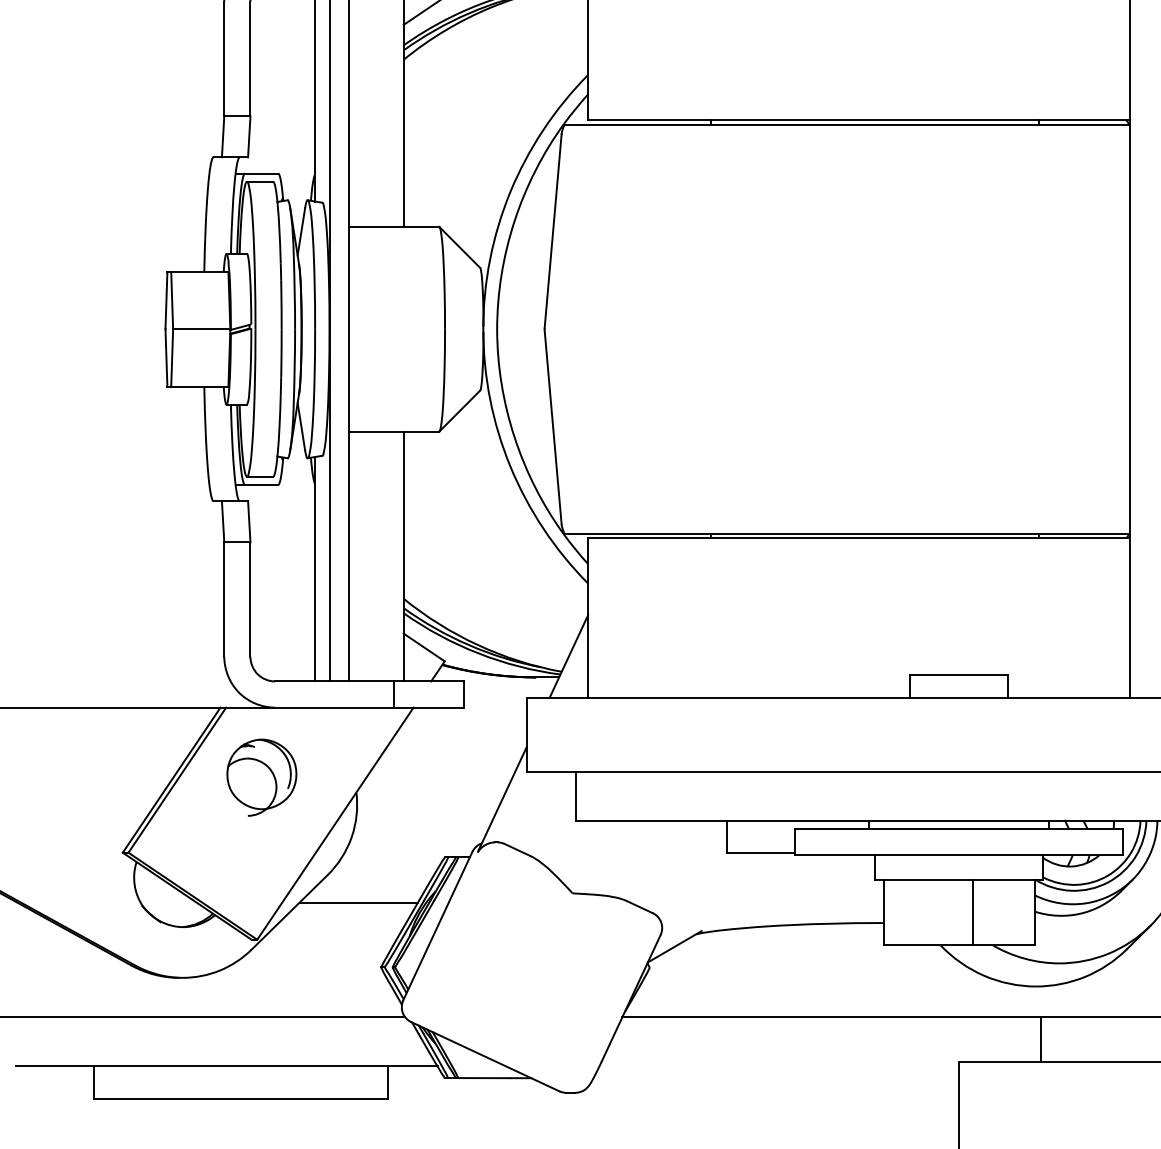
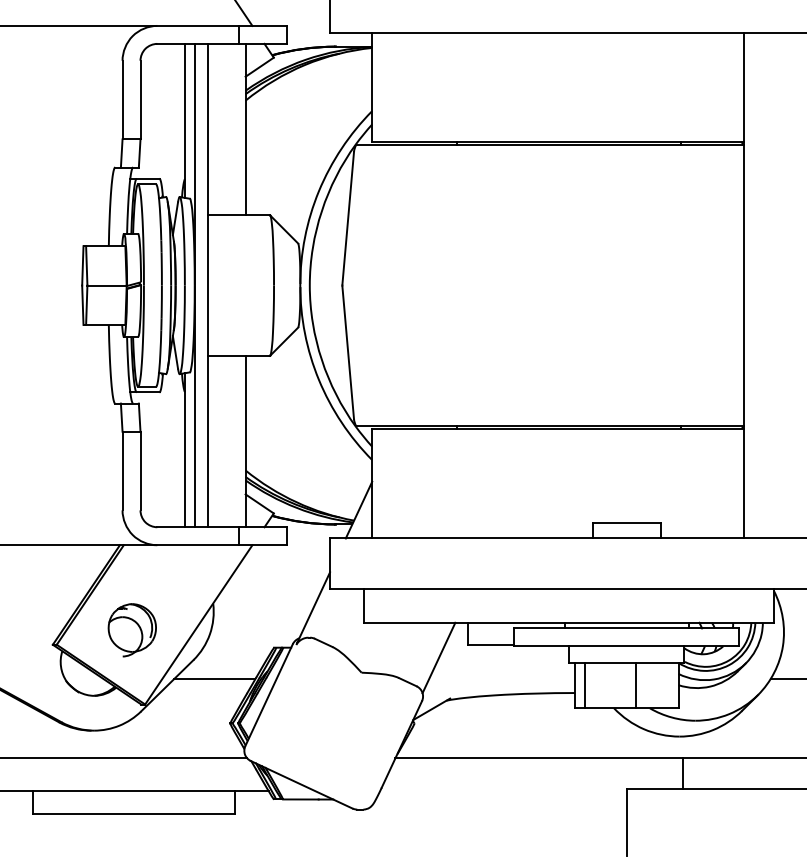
part: (260, 777) -> (131, 630), moved
line: (684, 871) -> (438, 657), added
line: (897, 912) -> (584, 685), added

